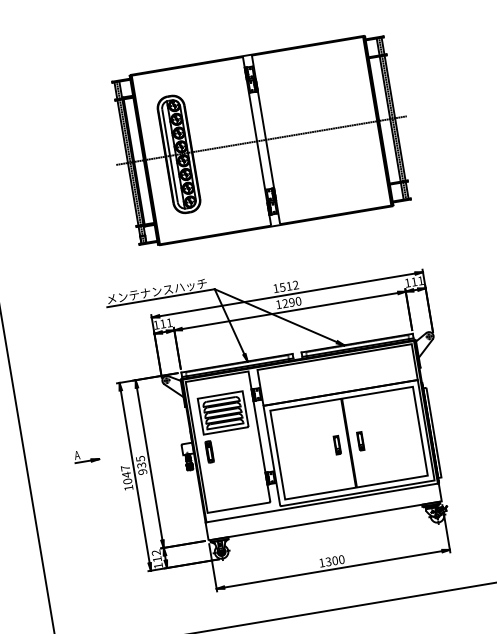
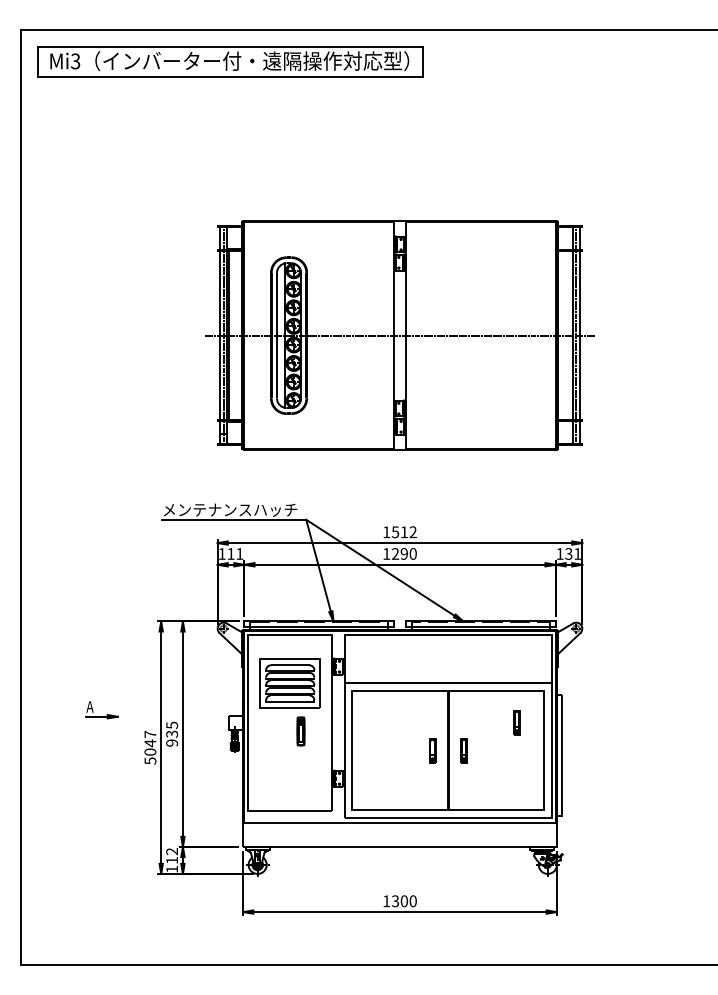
text: (413, 281) -> (568, 553), 111 -> 131
part: (396, 413) -> (516, 722), added
part: (209, 452) -> (300, 731), moved
text: (128, 487) -> (150, 760), 1047 -> 5047

